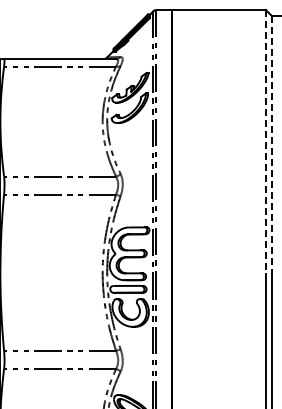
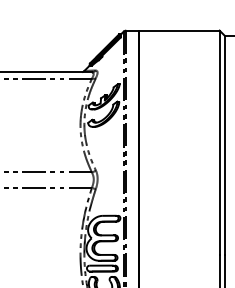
line: (265, 141) -> (219, 142), dashed -> solid
line: (272, 144) -> (225, 145), dashed -> solid

